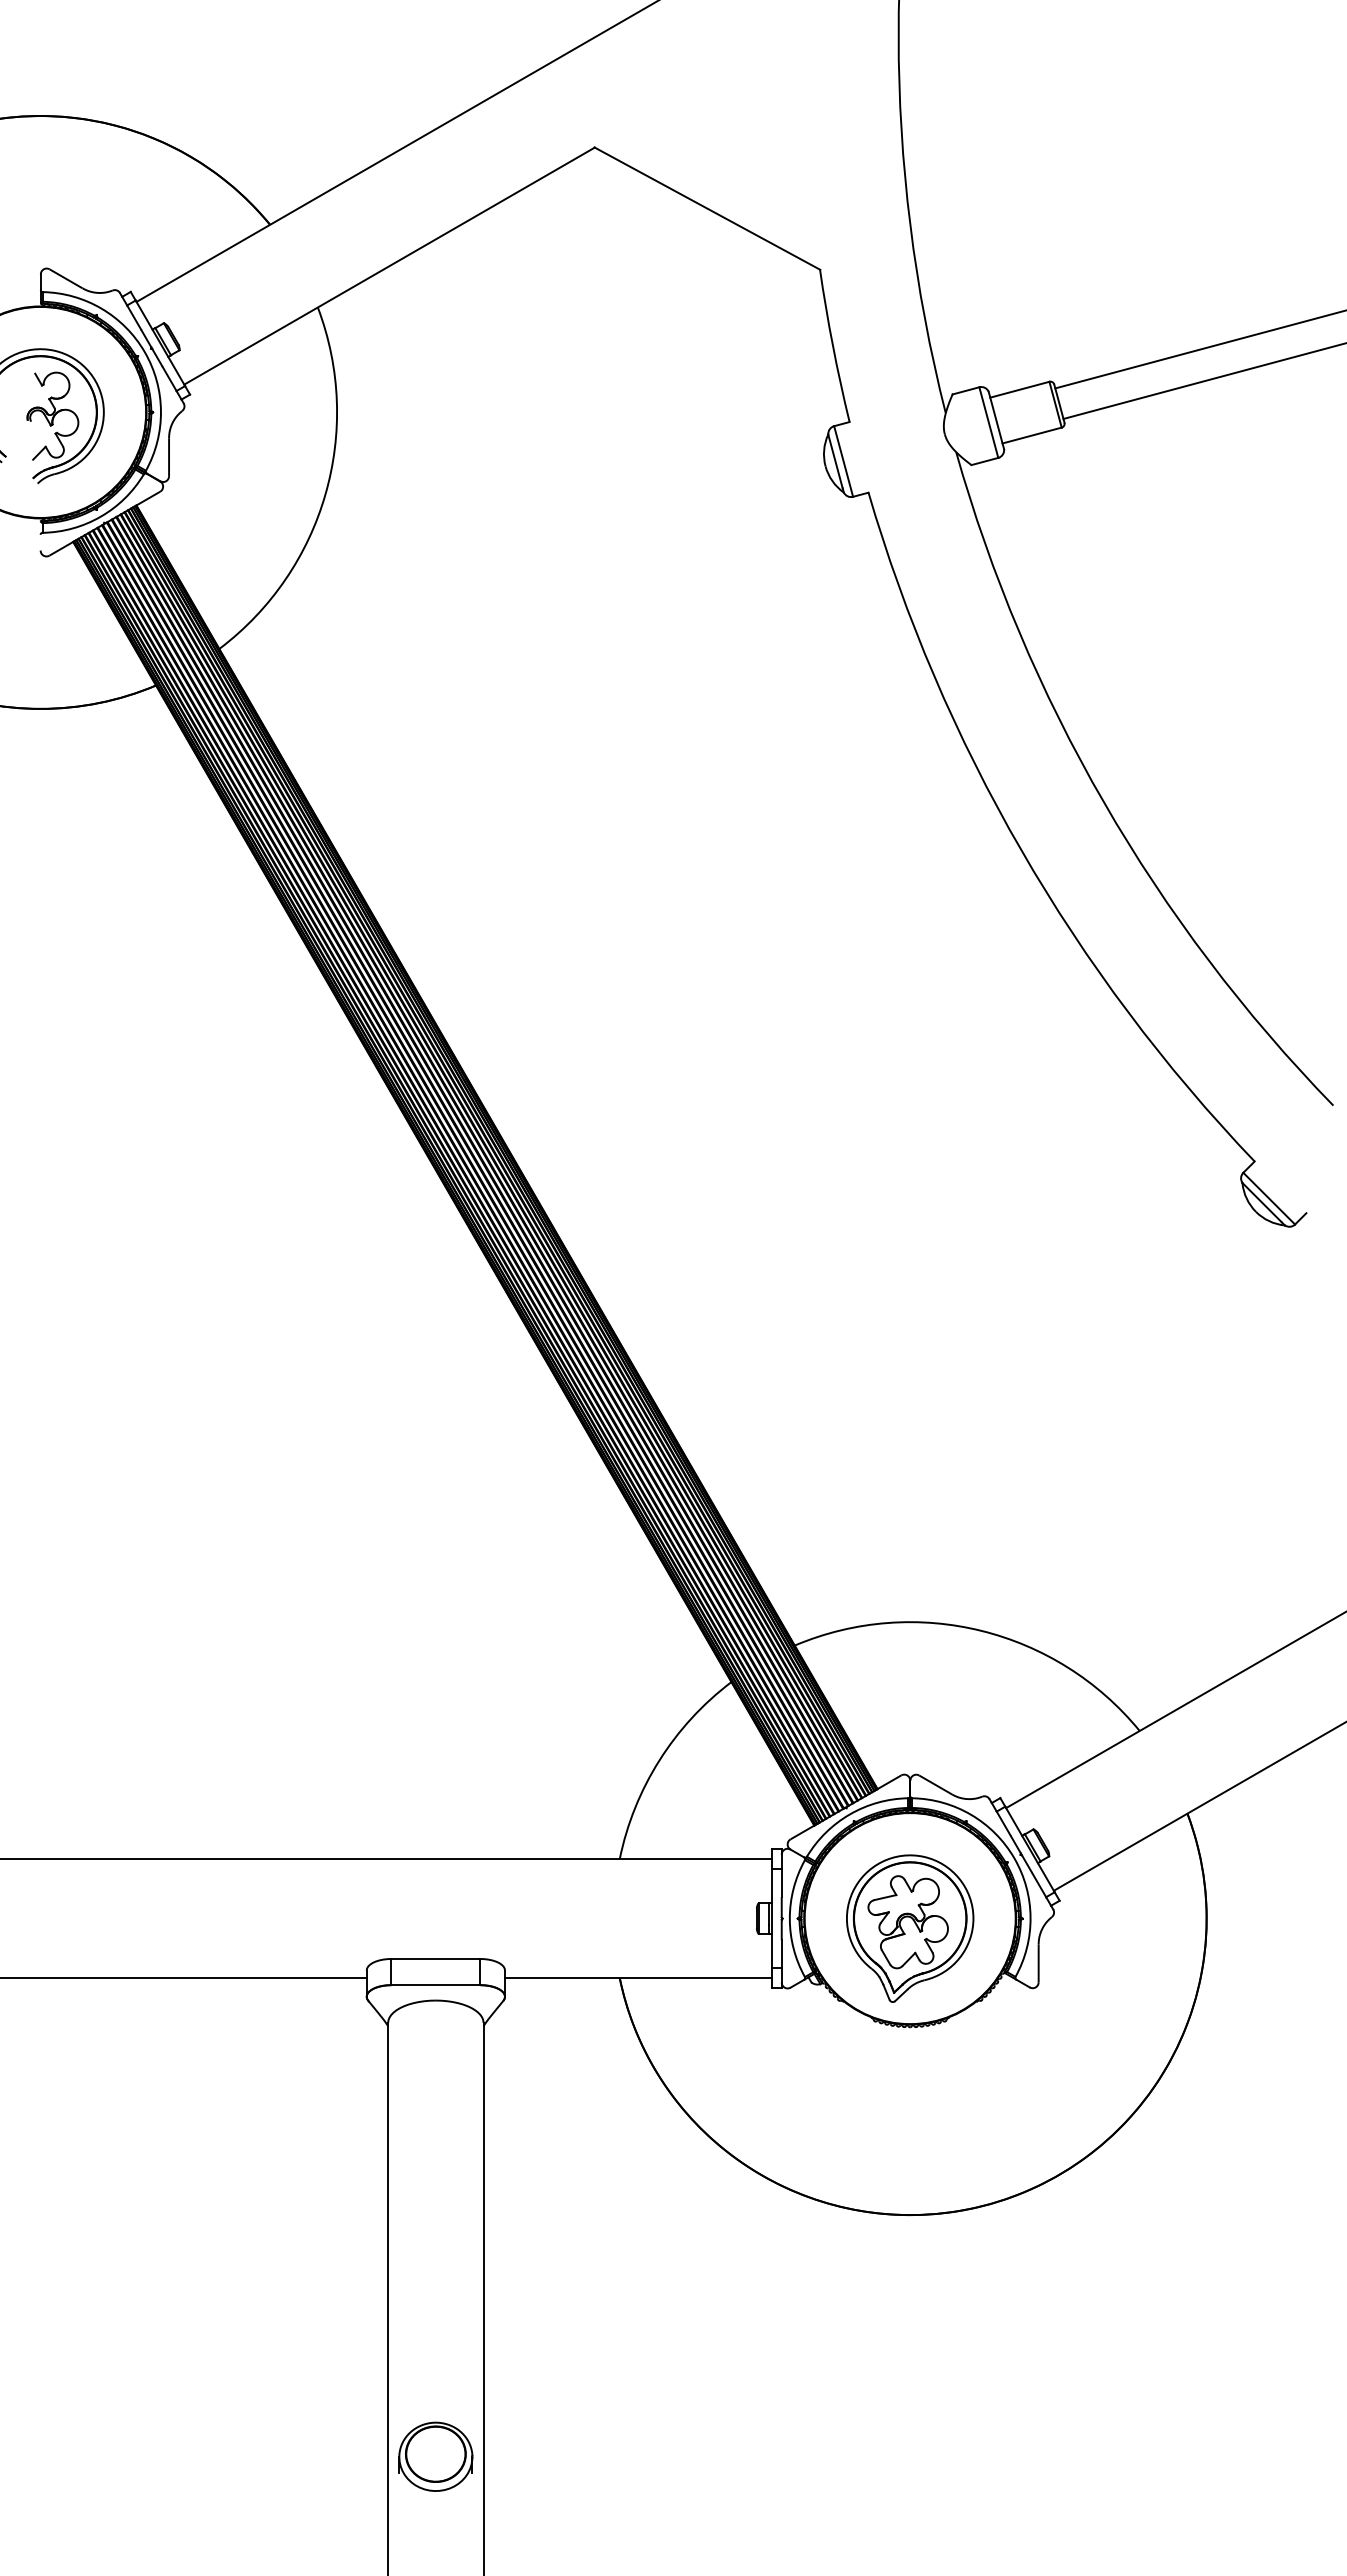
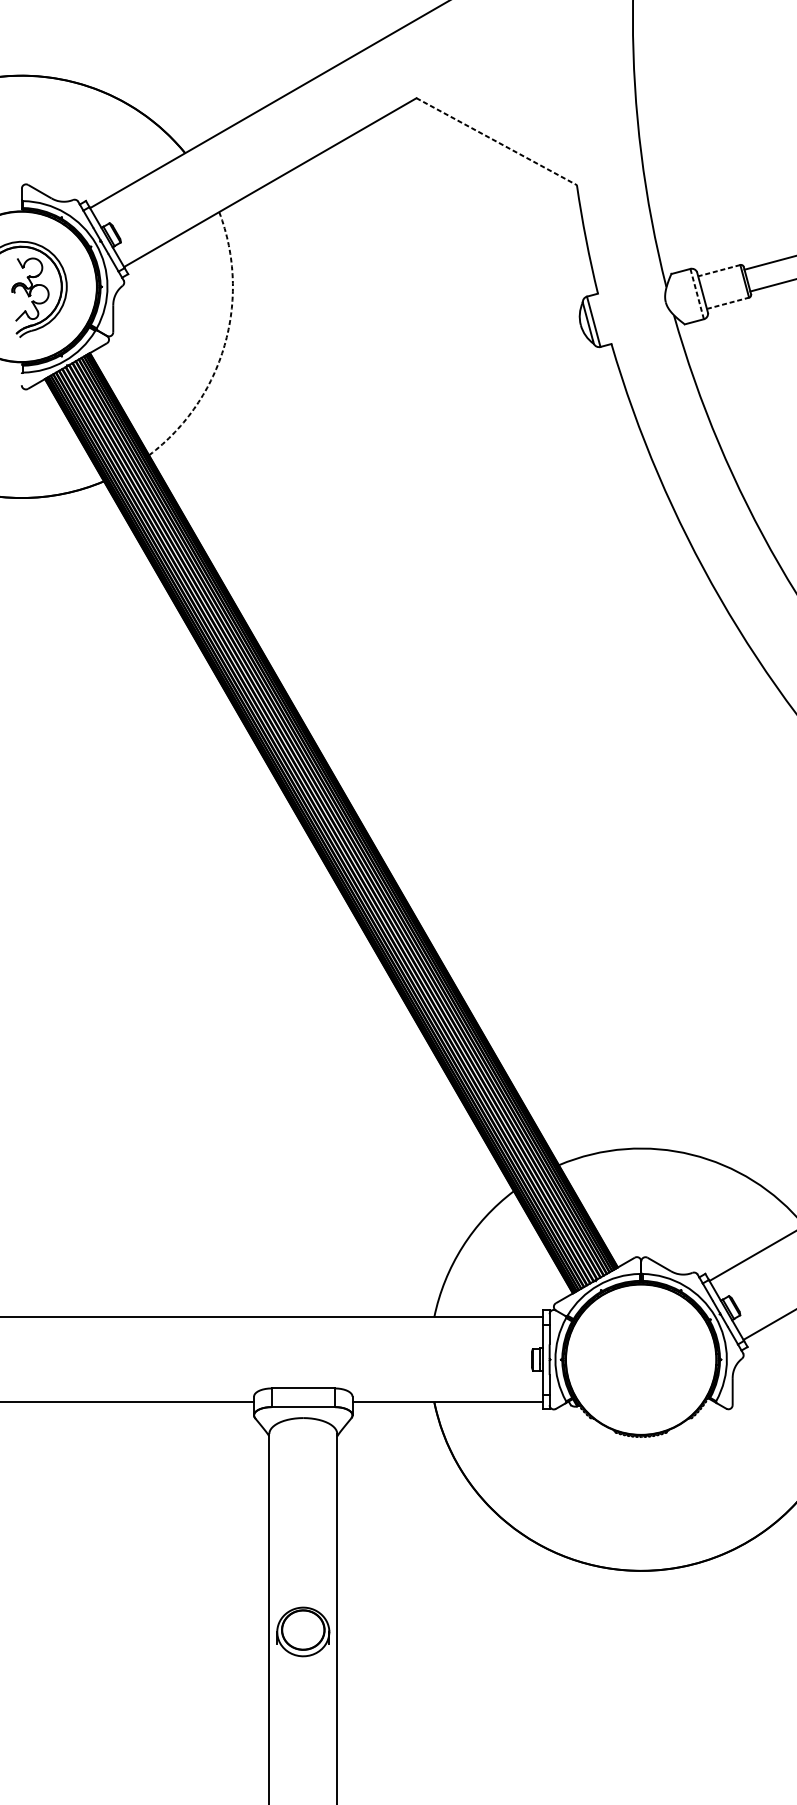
line: (707, 208) -> (496, 141), solid -> dashed
line: (1019, 389) -> (719, 270), solid -> dashed
line: (988, 422) -> (696, 294), solid -> dashed
line: (1032, 435) -> (728, 303), solid -> dashed
arc: (325, 494) -> (224, 345), solid -> dashed
part: (910, 1928) -> (641, 1366), removed
part: (435, 2456) -> (303, 1631), moved

